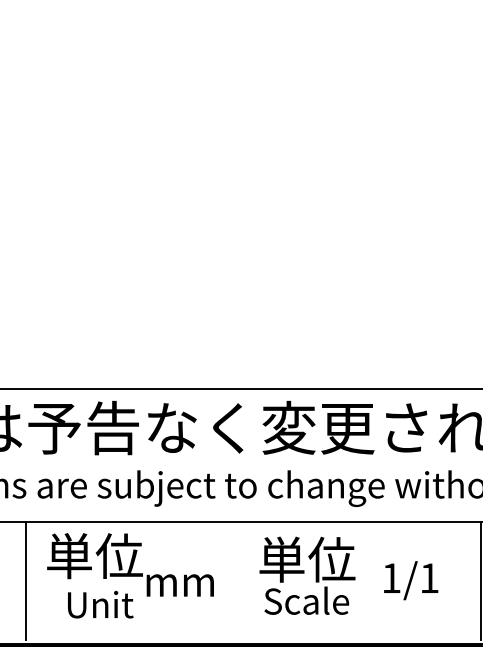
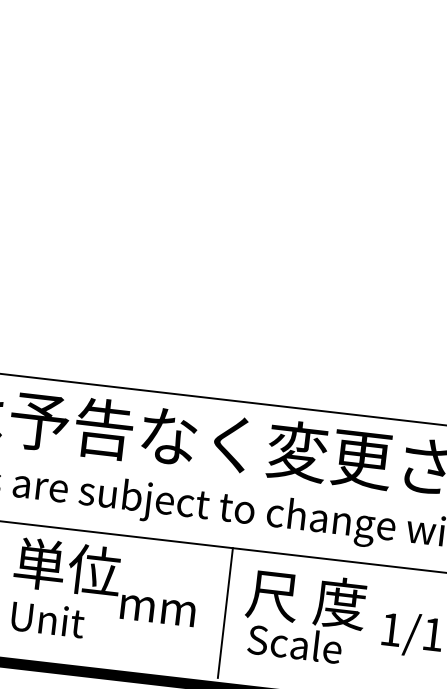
text: (312, 559) -> (306, 598), 単位 -> 尺 度
line: (241, 580) -> (225, 613), added
text: (100, 604) -> (47, 619), moved

